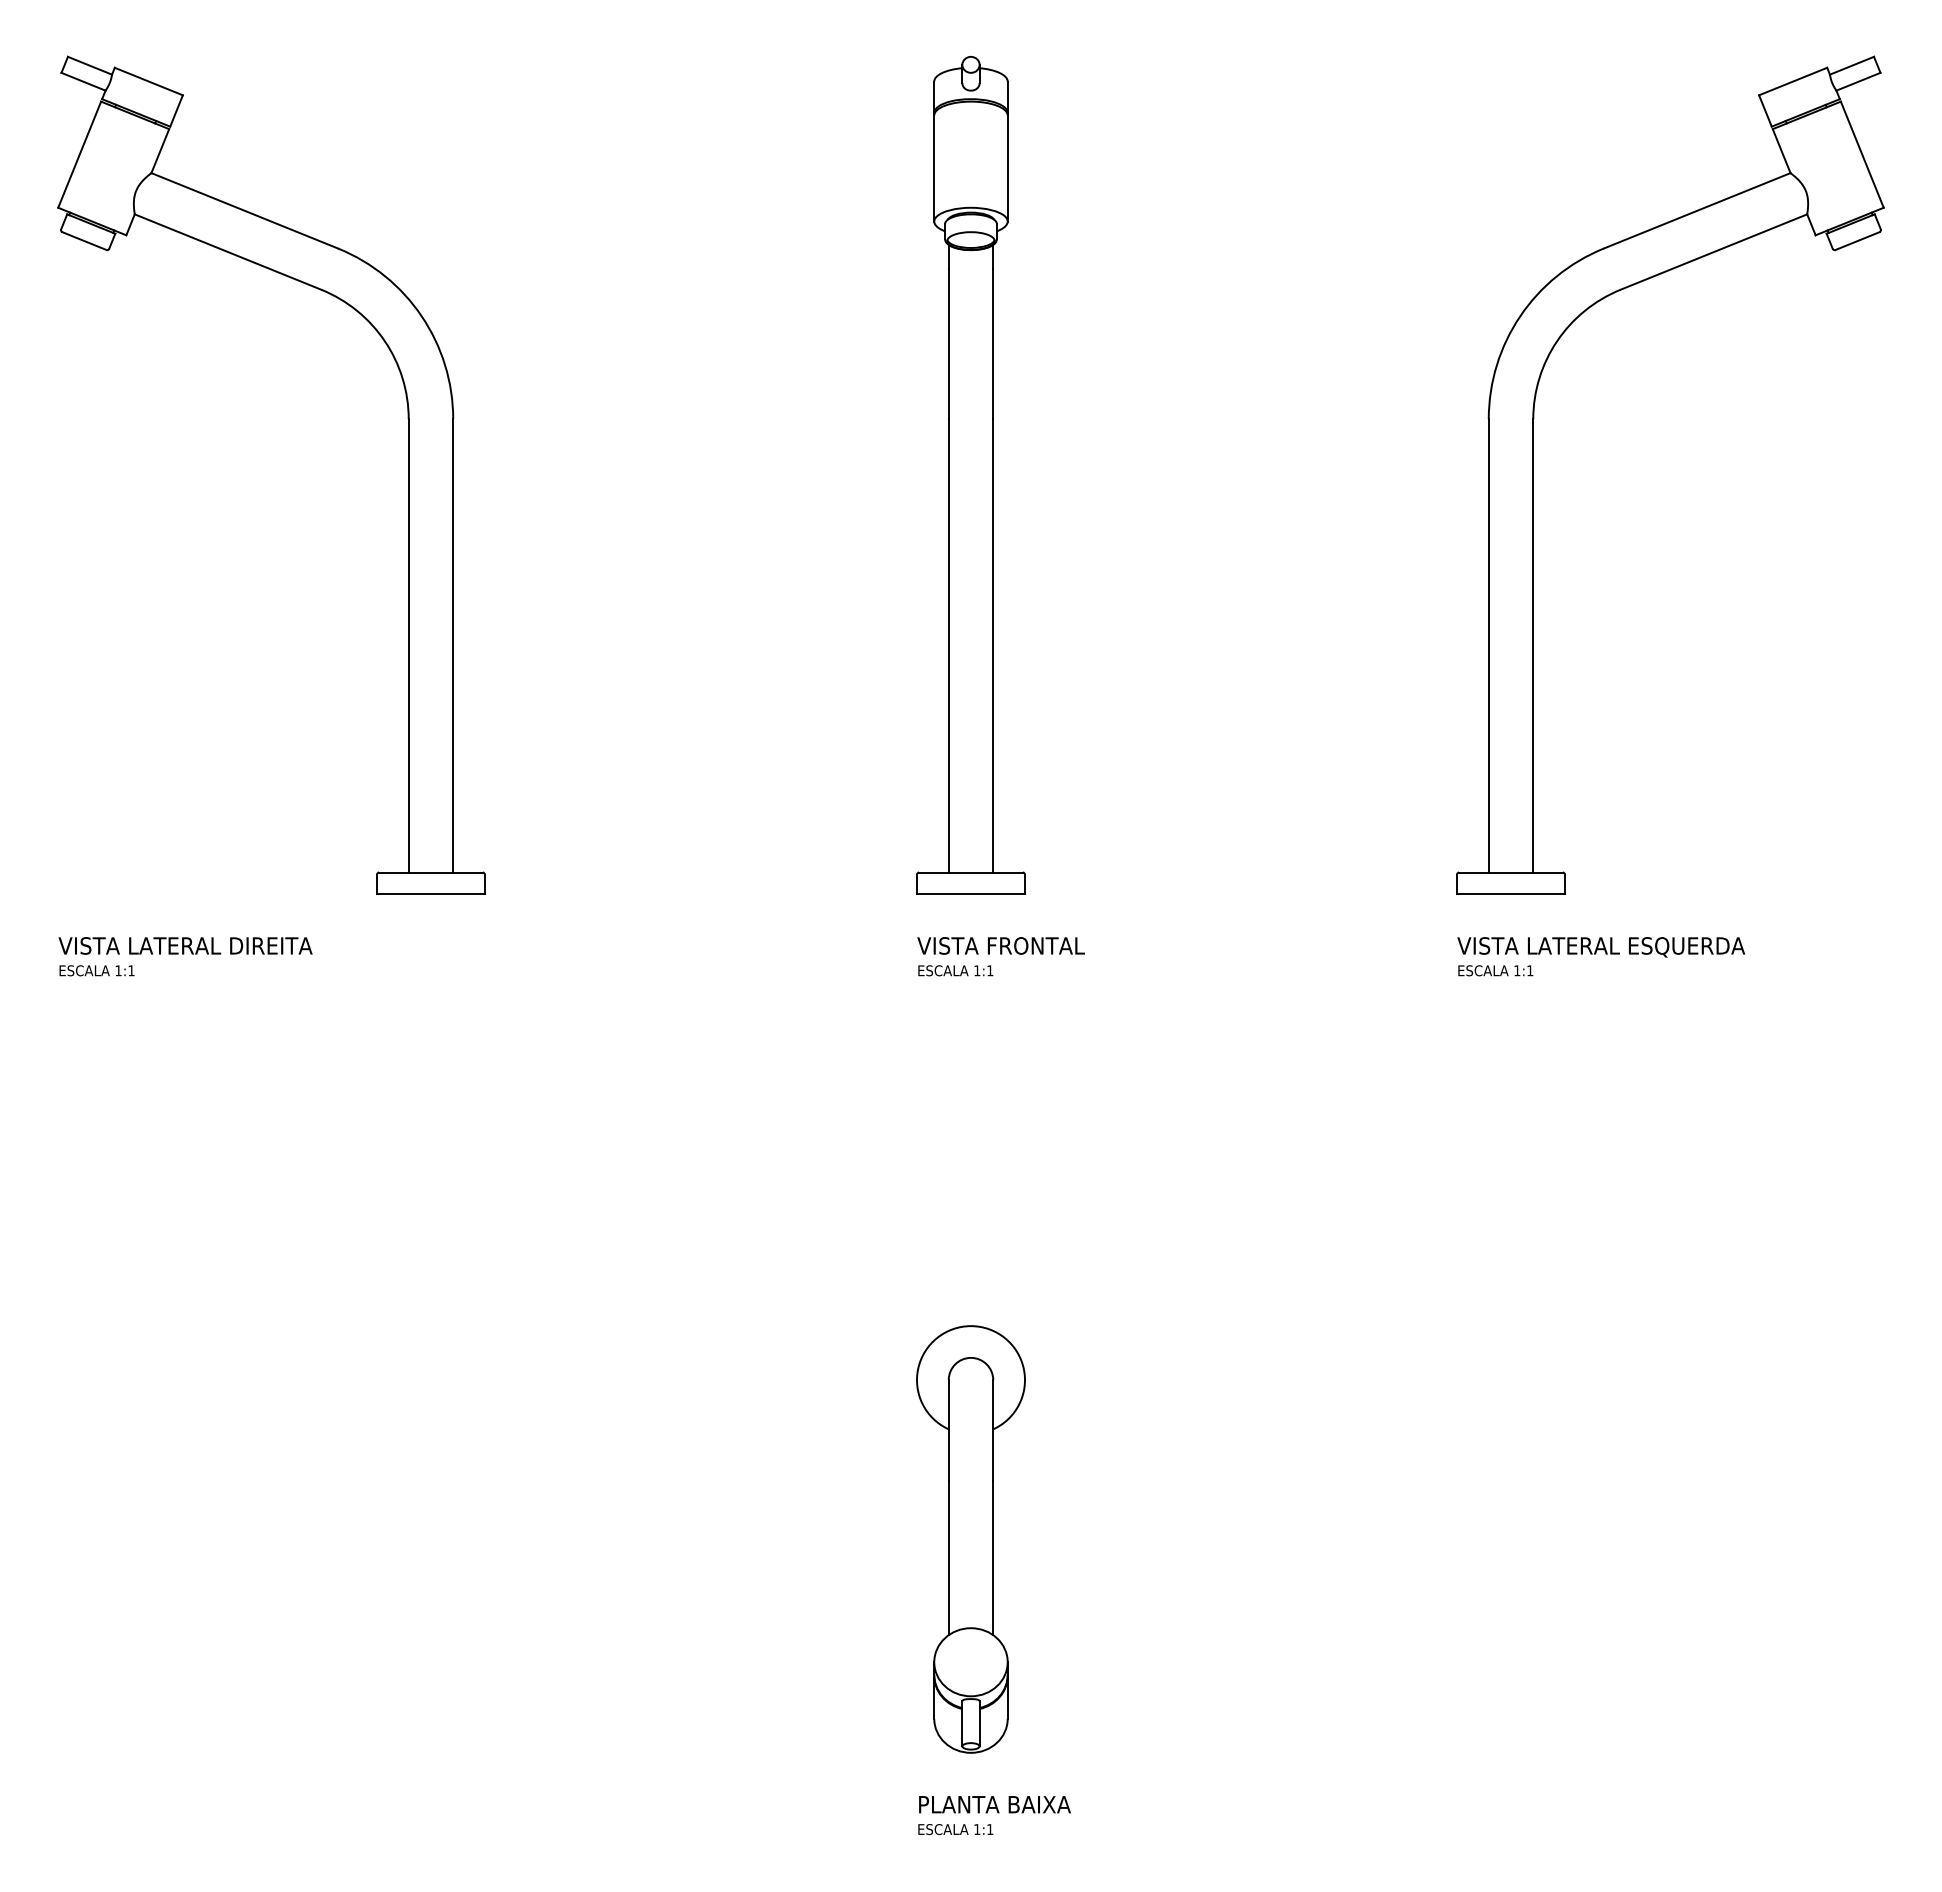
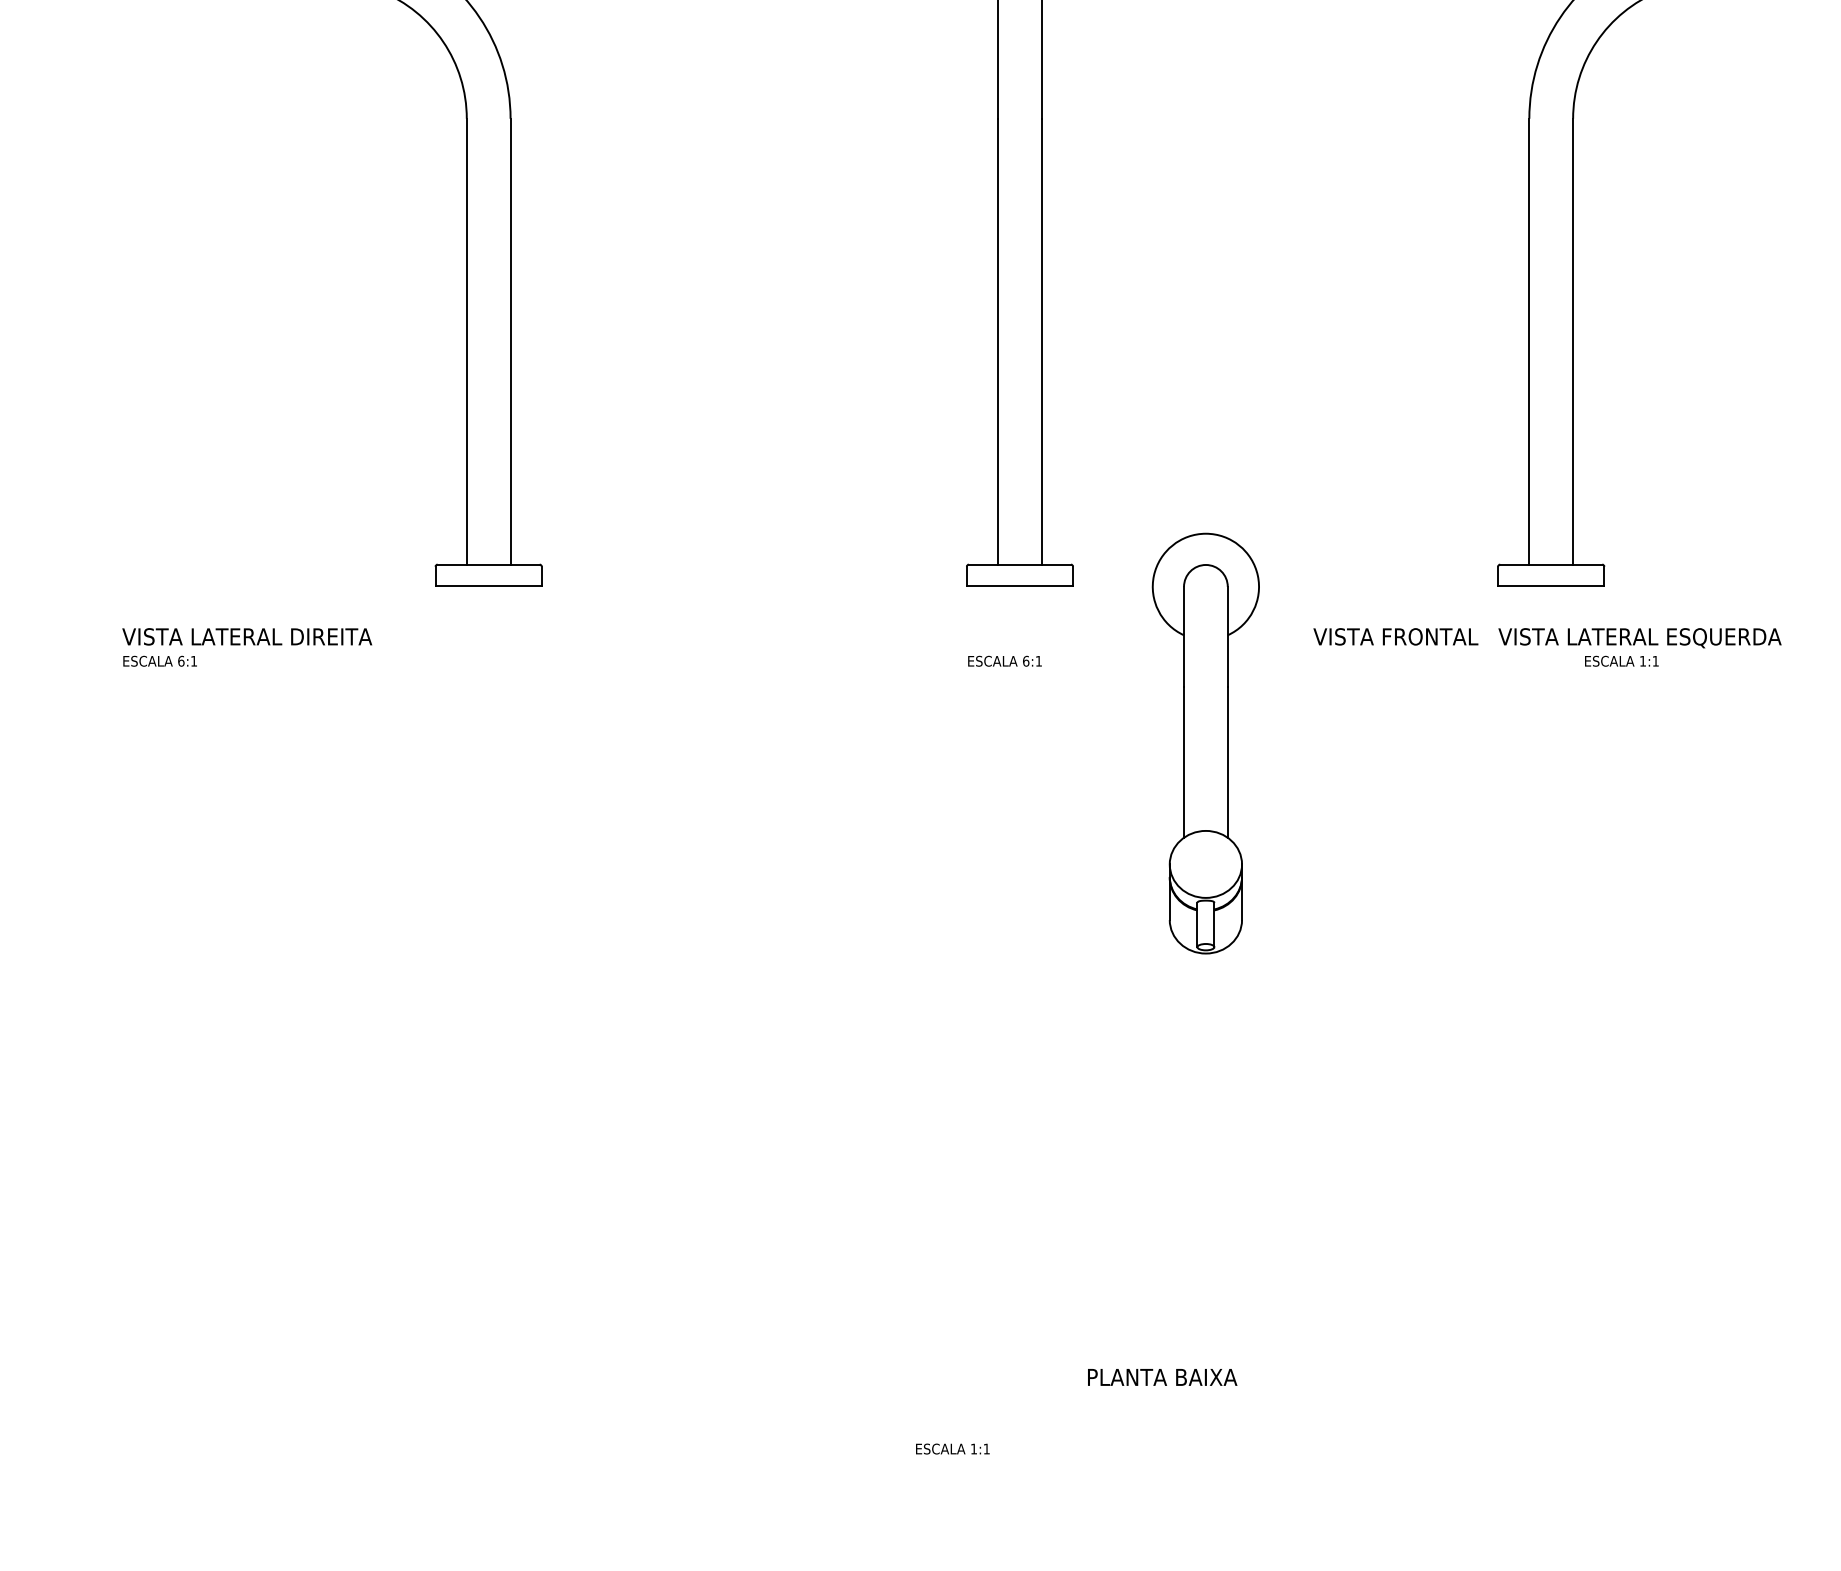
text: (1000, 945) -> (1395, 636), moved
text: (118, 970) -> (181, 661), 1:1 -> 6:1
text: (977, 970) -> (1026, 661), 1:1 -> 6:1
text: (1495, 970) -> (1621, 661), moved
part: (970, 1539) -> (1205, 743), moved
text: (994, 1804) -> (1162, 1377), moved
text: (955, 1829) -> (952, 1449), moved

